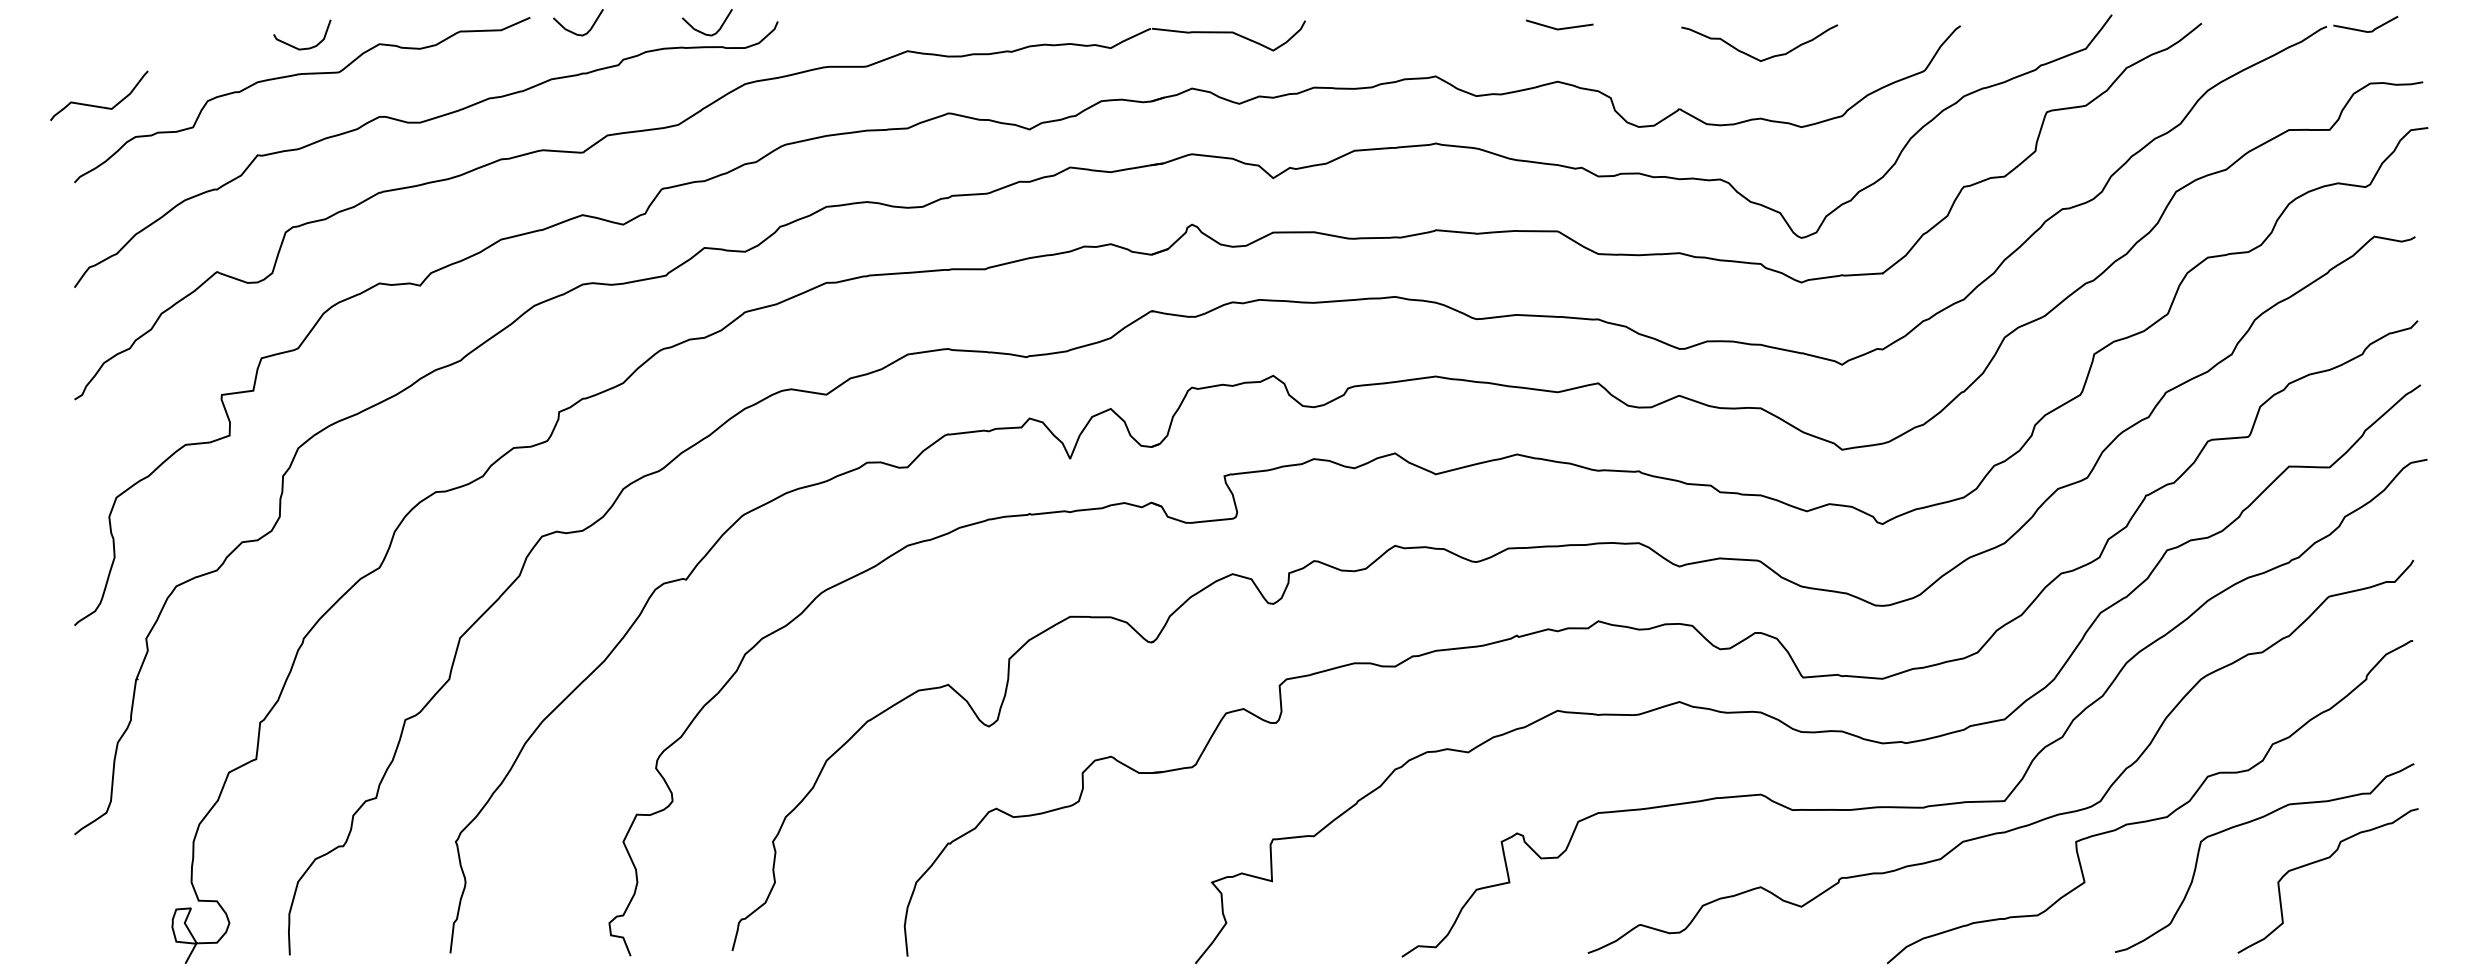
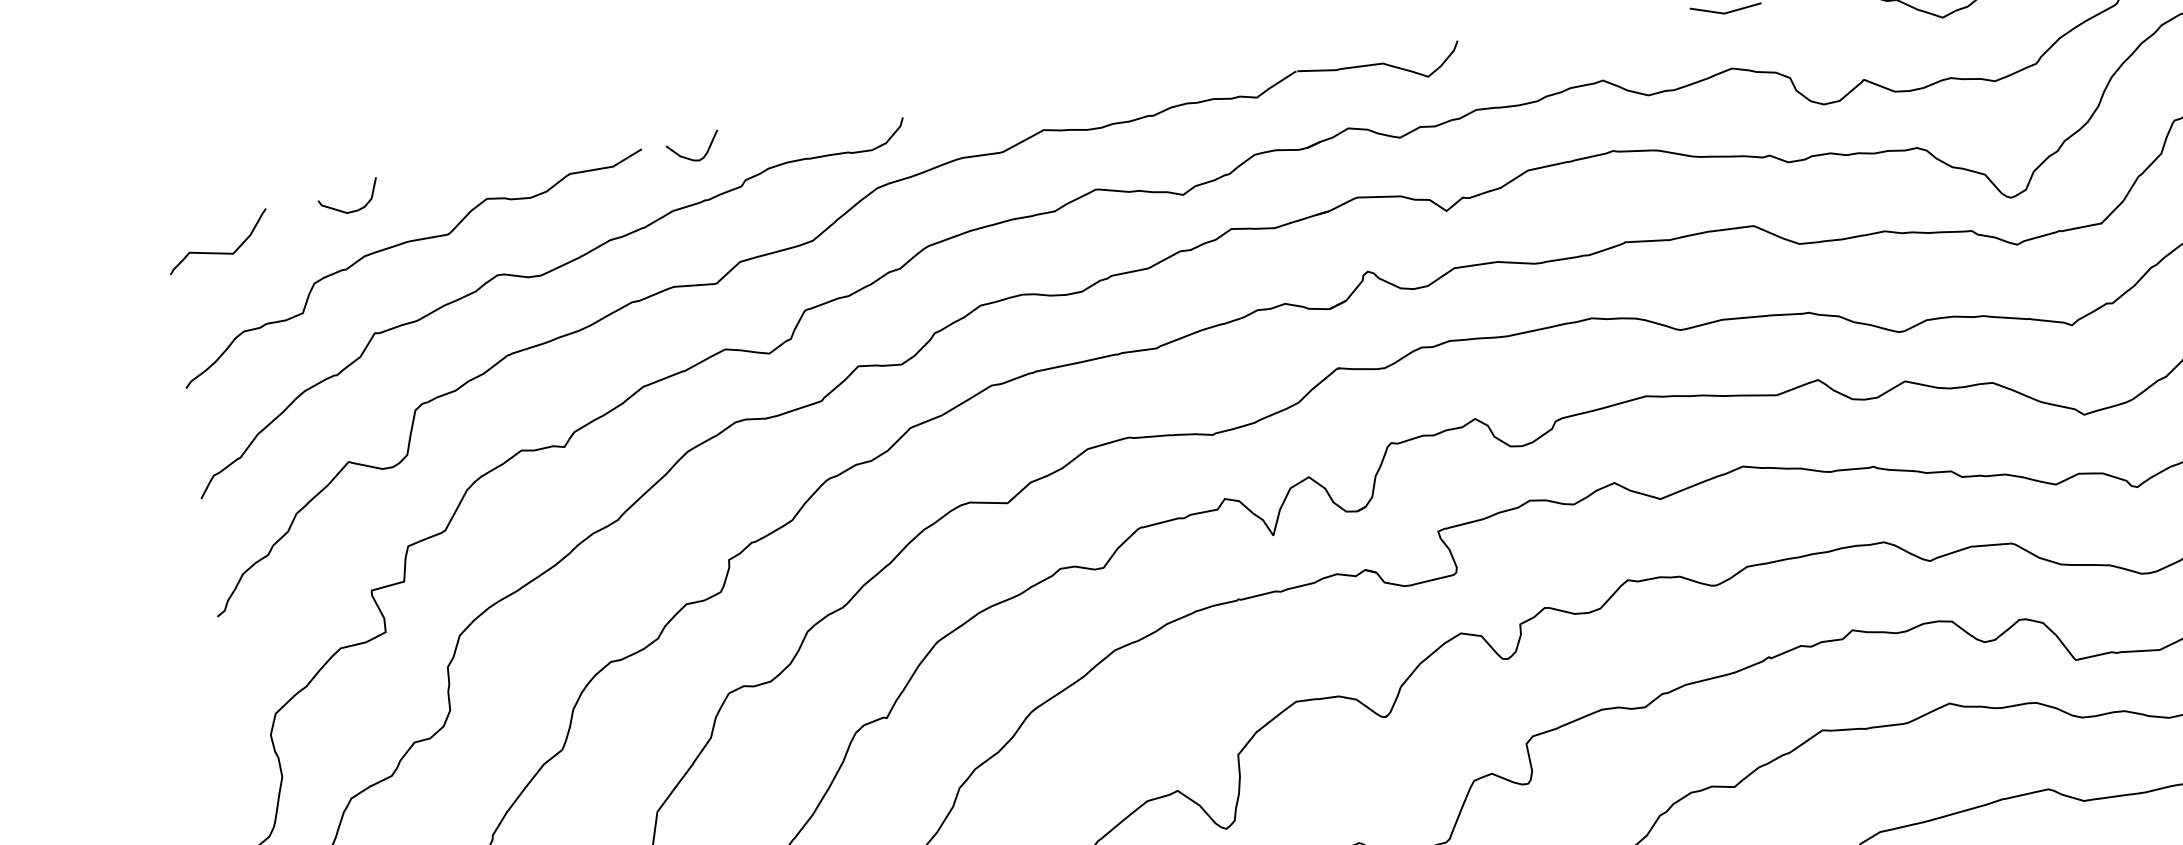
curve: (703, 32) -> (826, 139), removed
curve: (306, 47) -> (354, 209), moved
curve: (97, 105) -> (217, 252), moved

